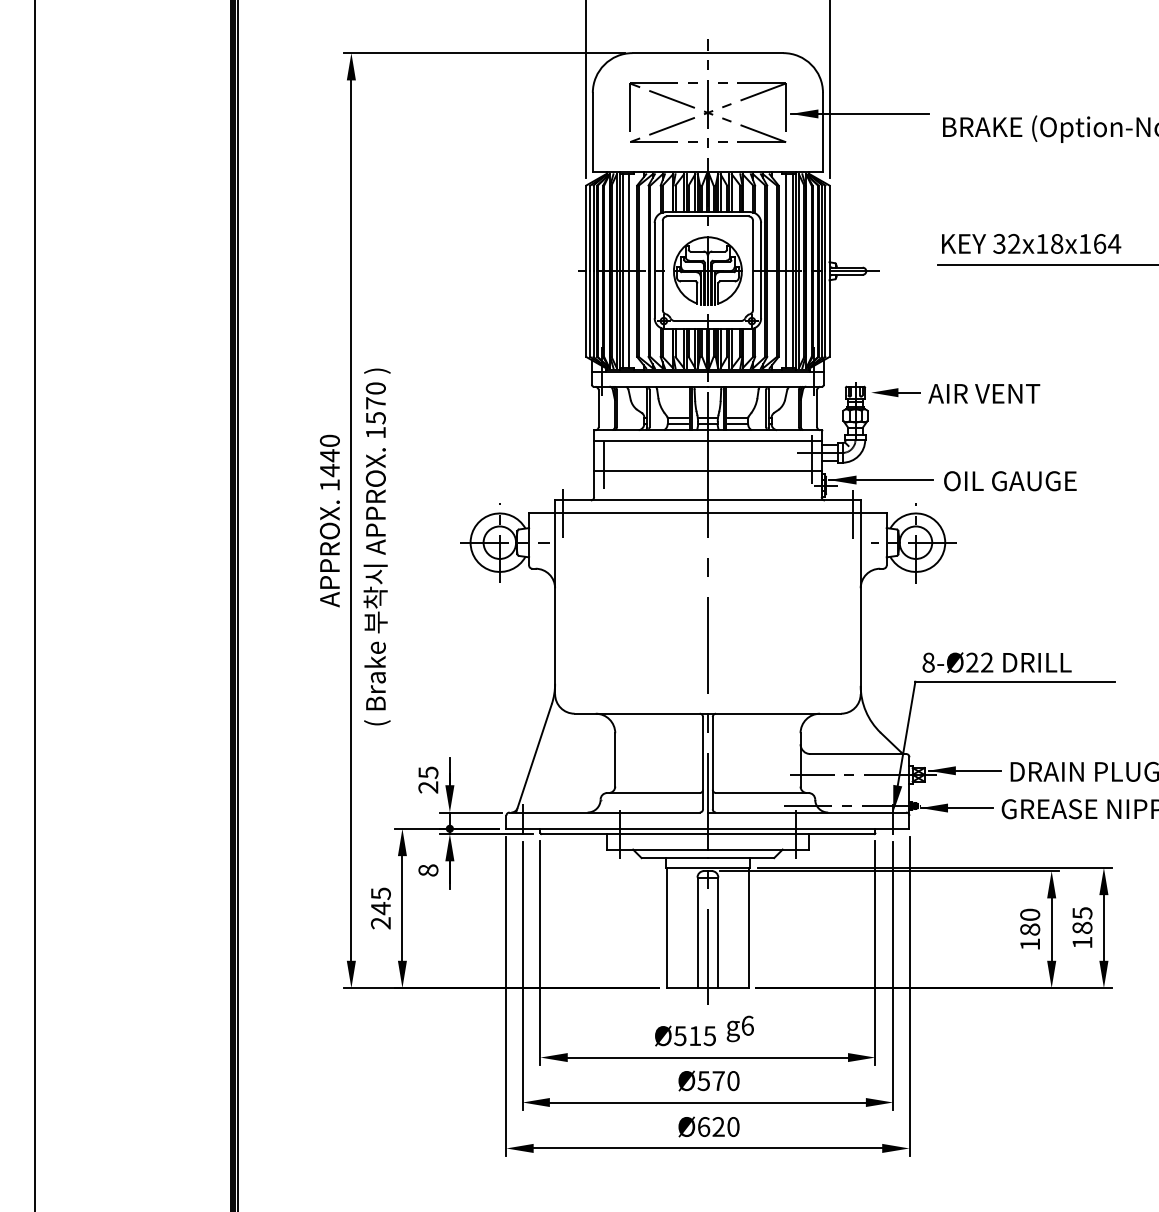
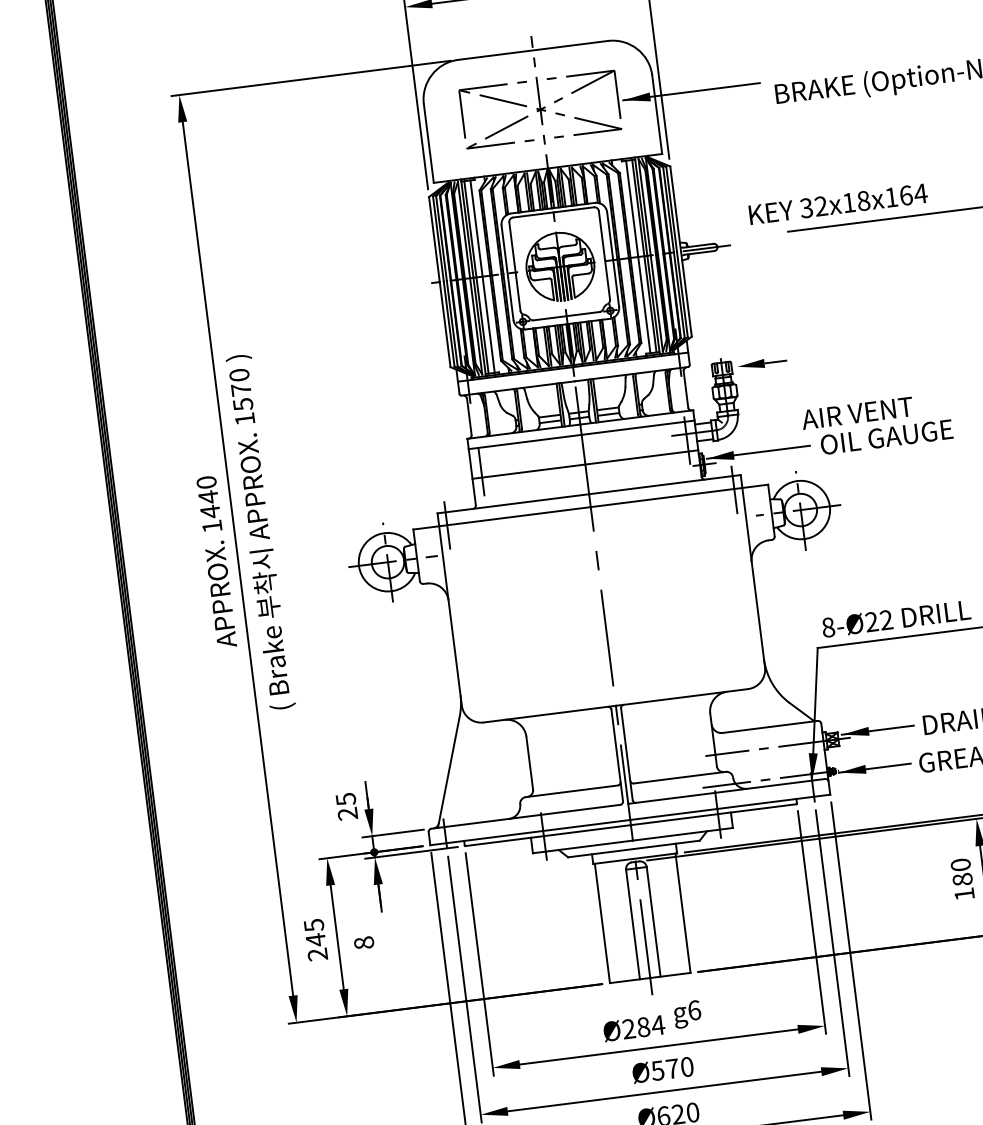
text: (1031, 243) -> (838, 203), moved
text: (984, 393) -> (857, 412), moved
text: (376, 546) -> (259, 531), moved
text: (428, 870) -> (364, 942), moved
text: (695, 1036) -> (644, 1027), Ø515 -> Ø284

